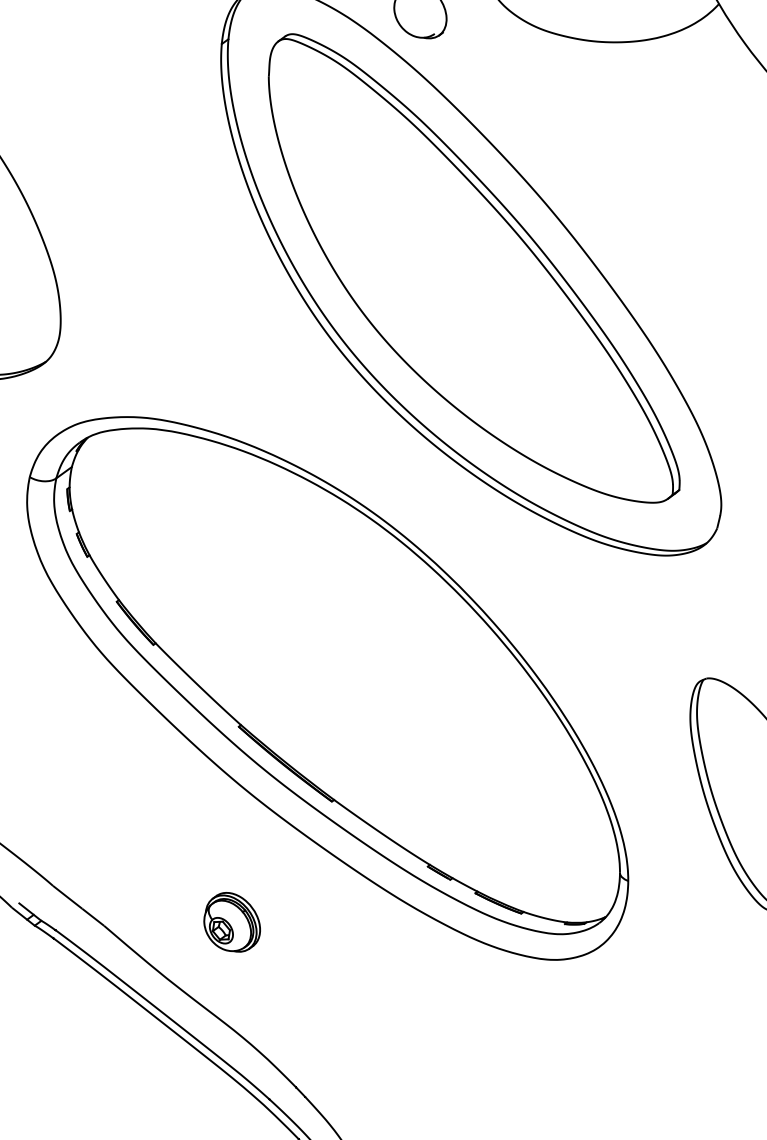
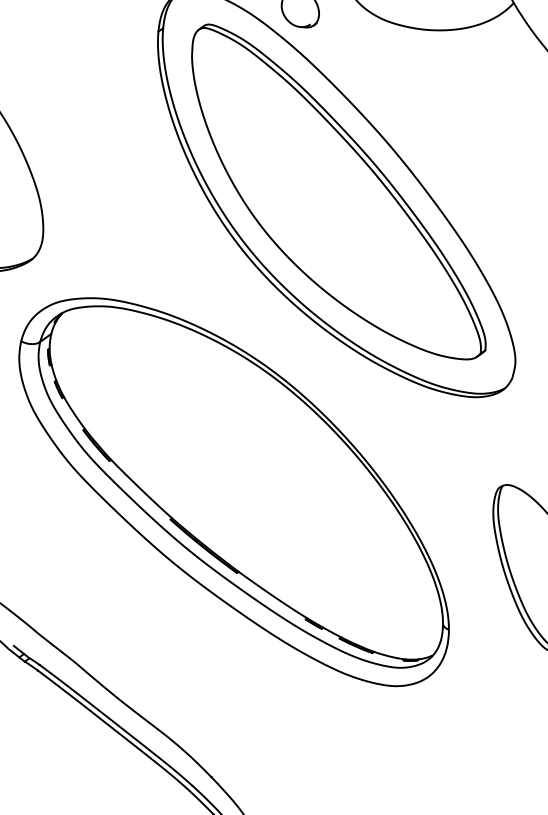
part: (231, 922) -> (165, 659), removed

